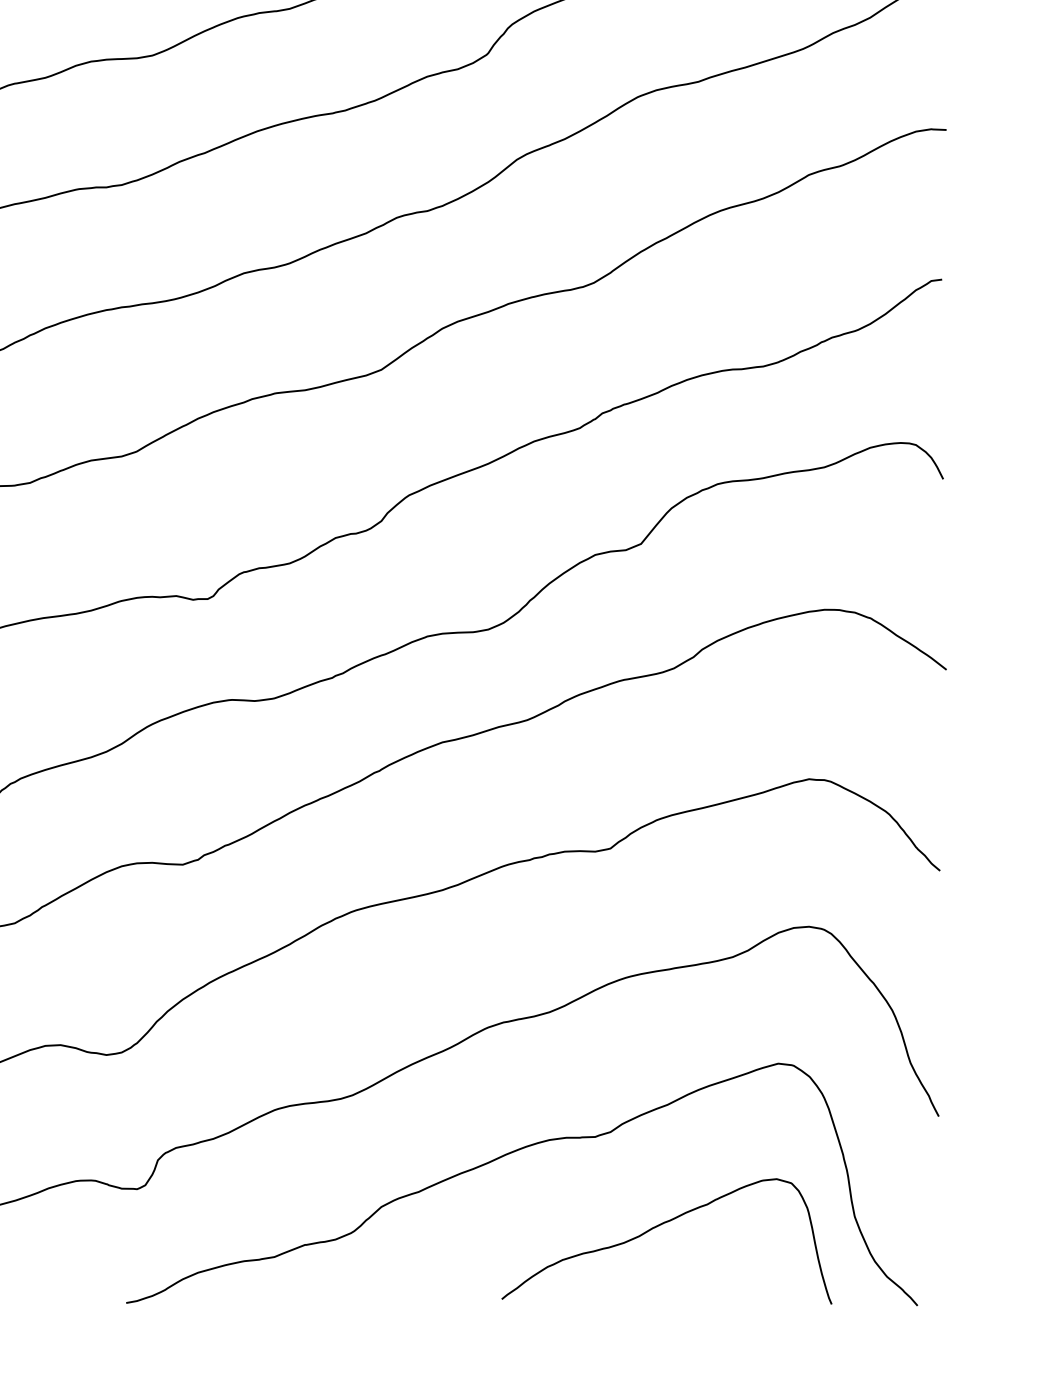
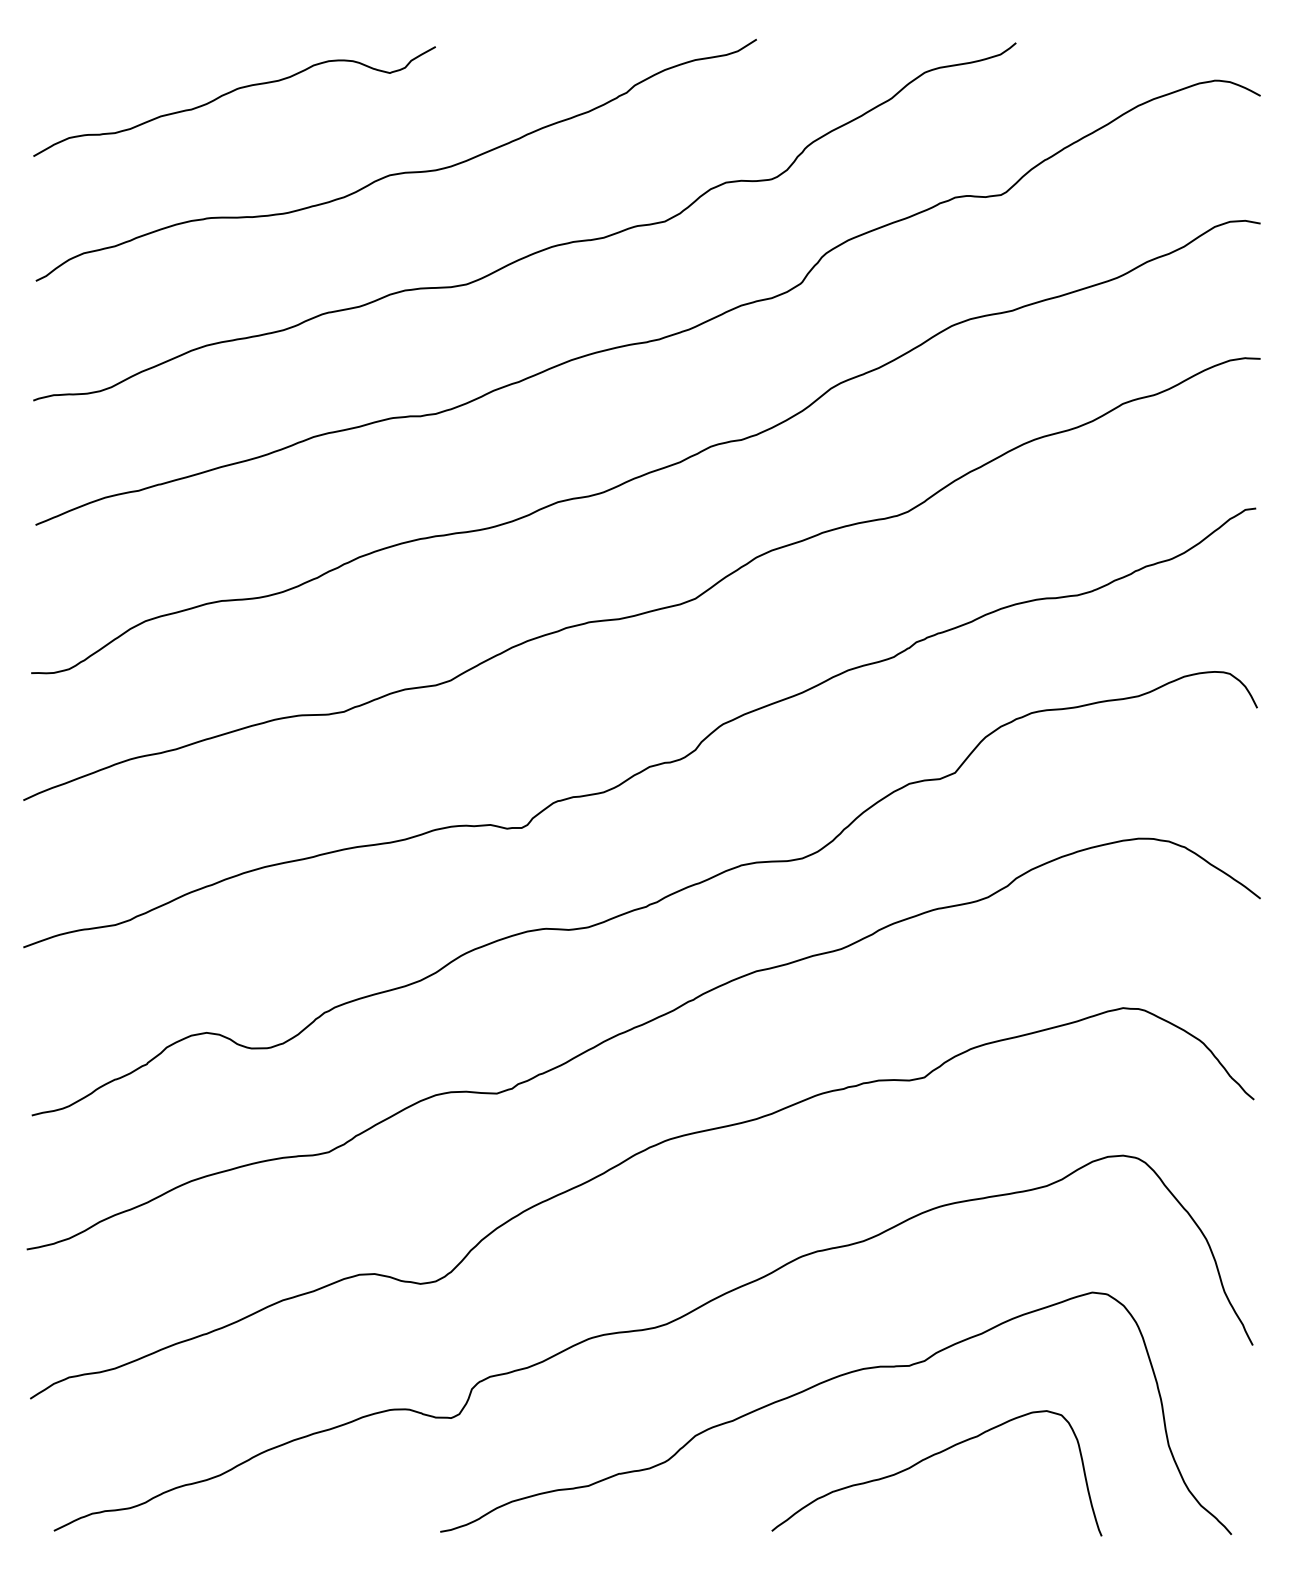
curve: (658, 1226) -> (928, 1458), moved

